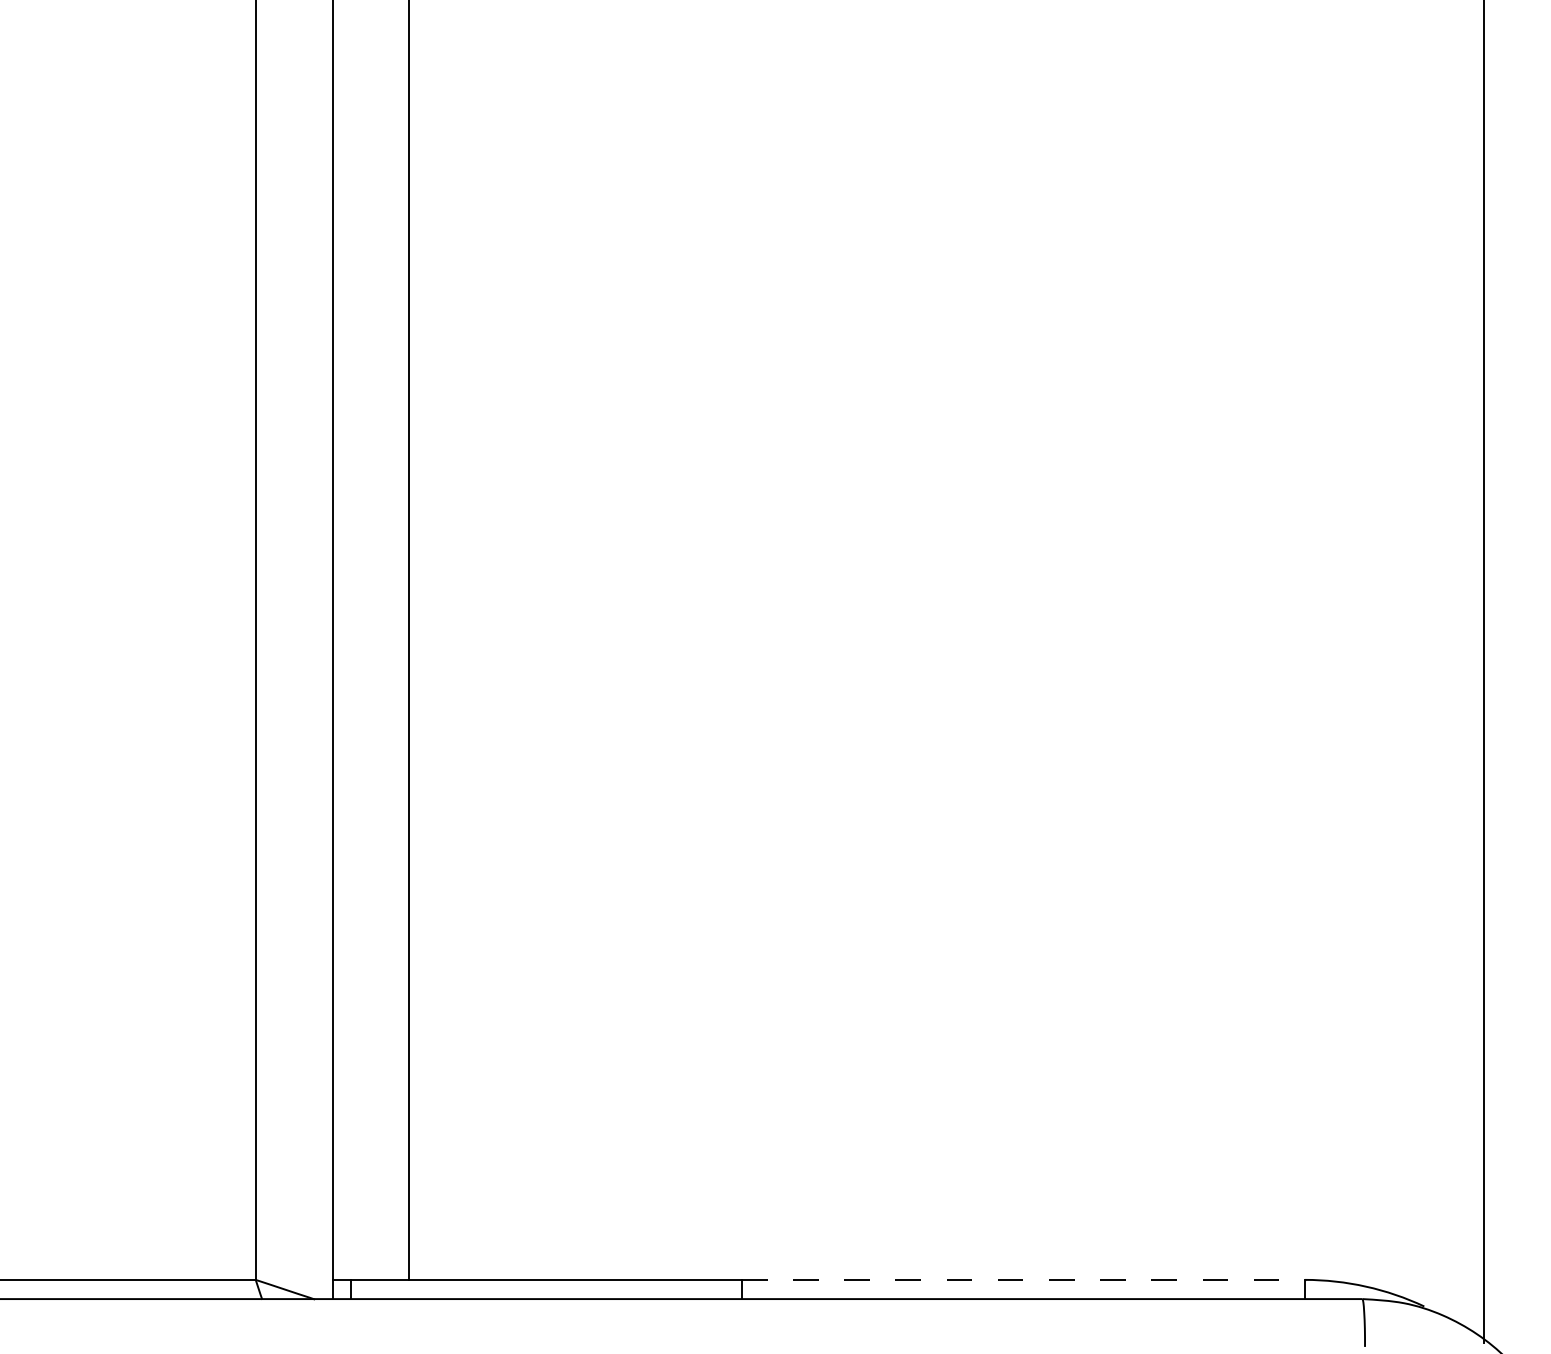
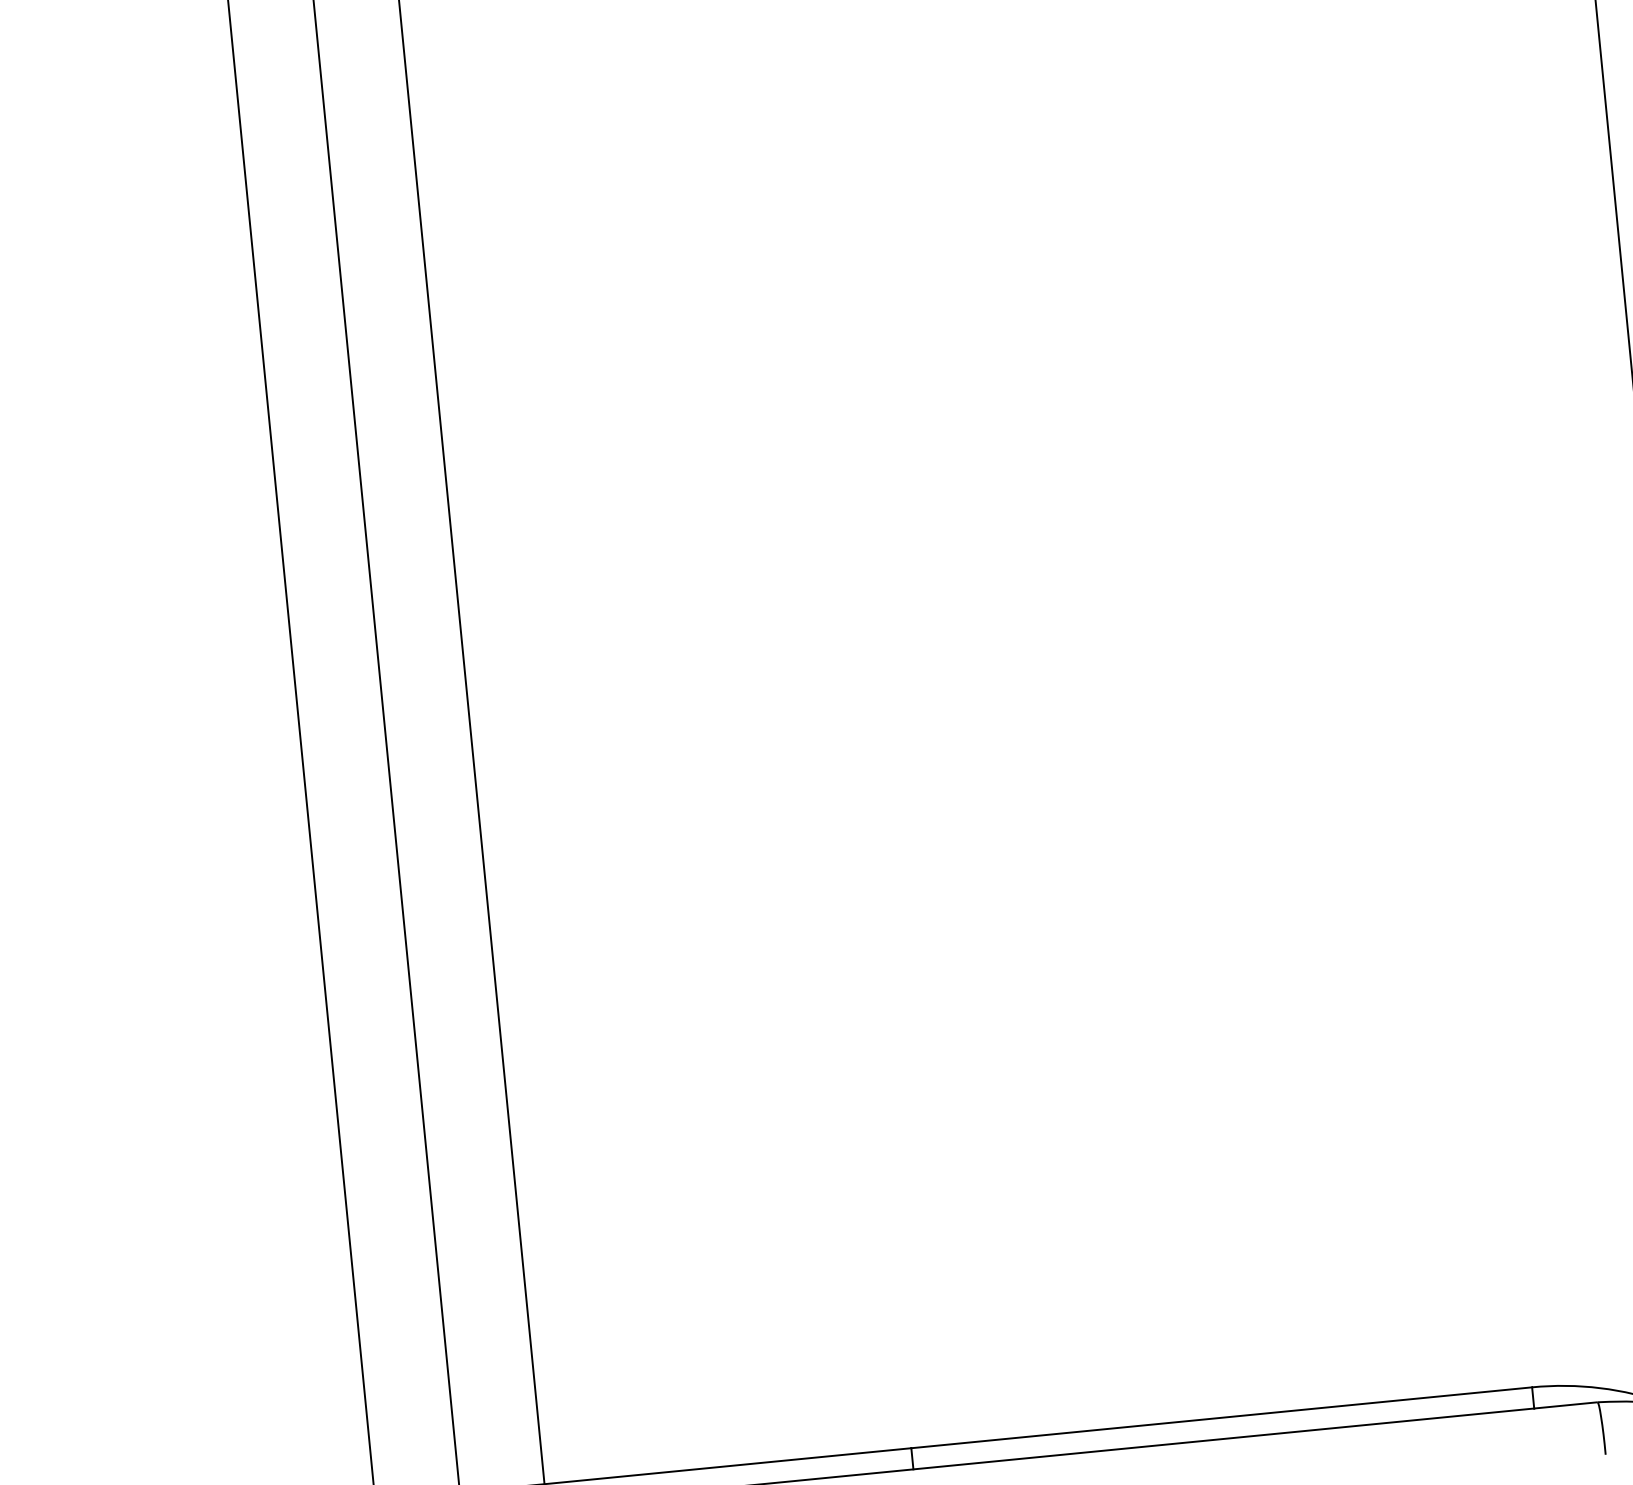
line: (1023, 1279) -> (1221, 1417), dashed -> solid

